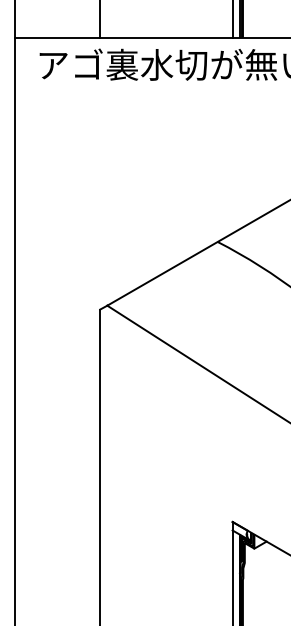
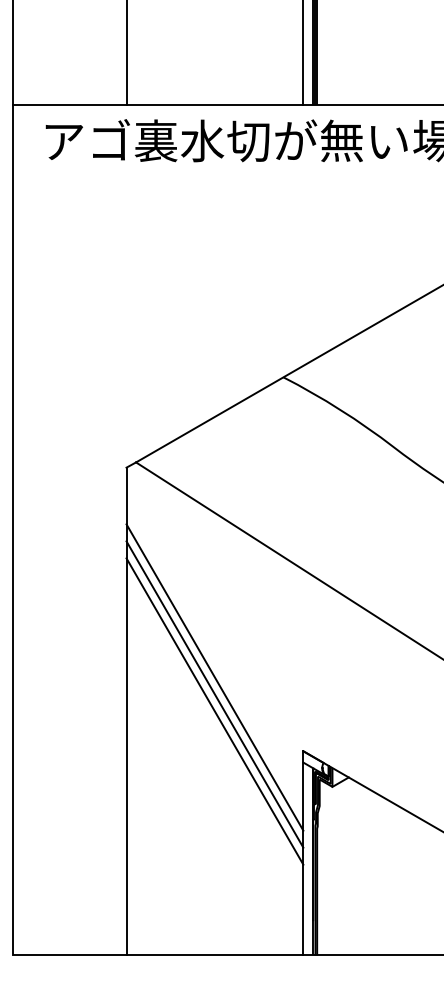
line: (166, 466) -> (214, 677), added
line: (166, 479) -> (214, 694), added
line: (166, 492) -> (214, 711), added

